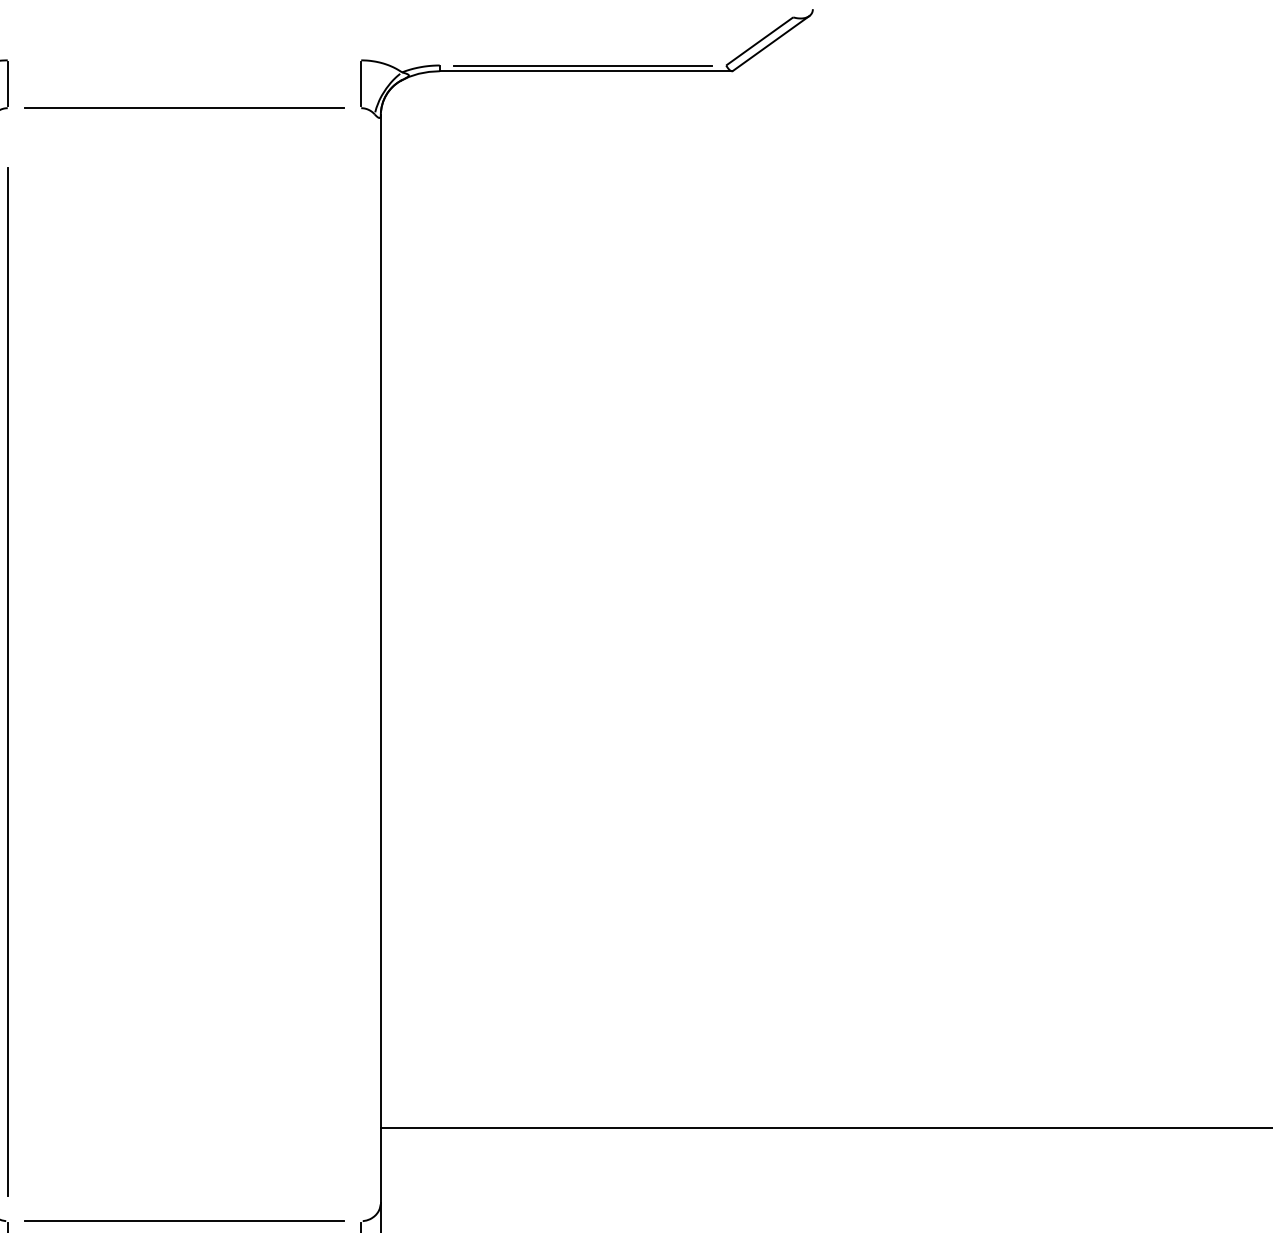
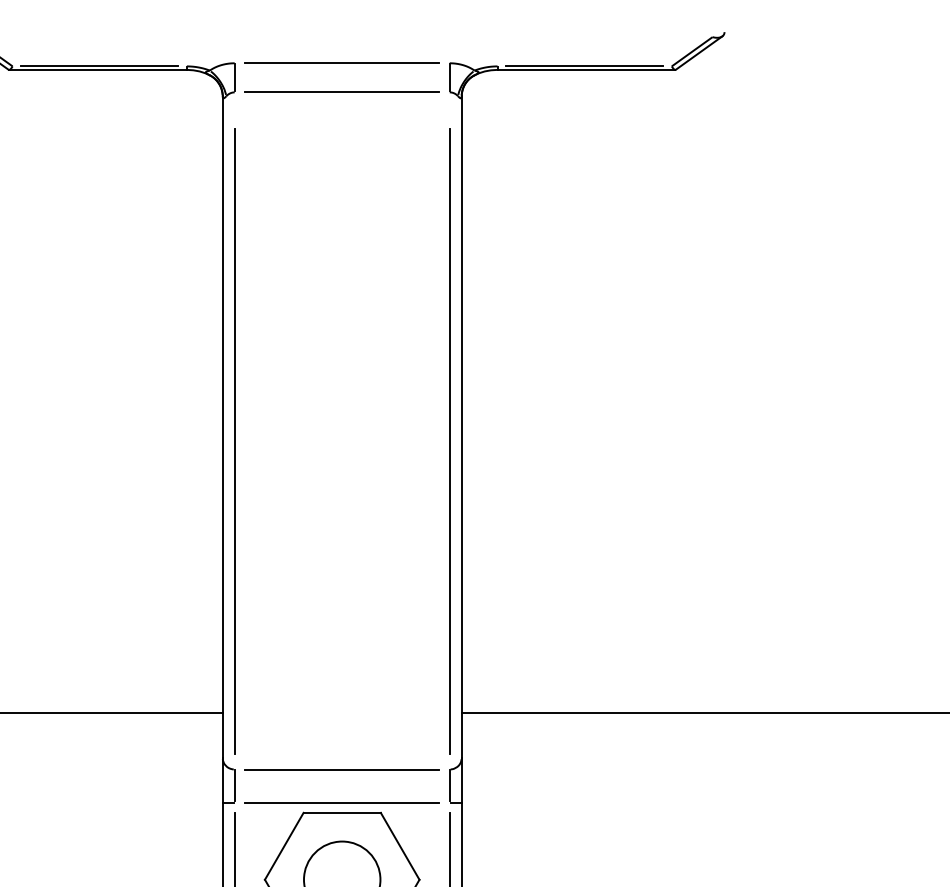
line: (184, 60) -> (342, 63), added
line: (360, 682) -> (449, 441), added

